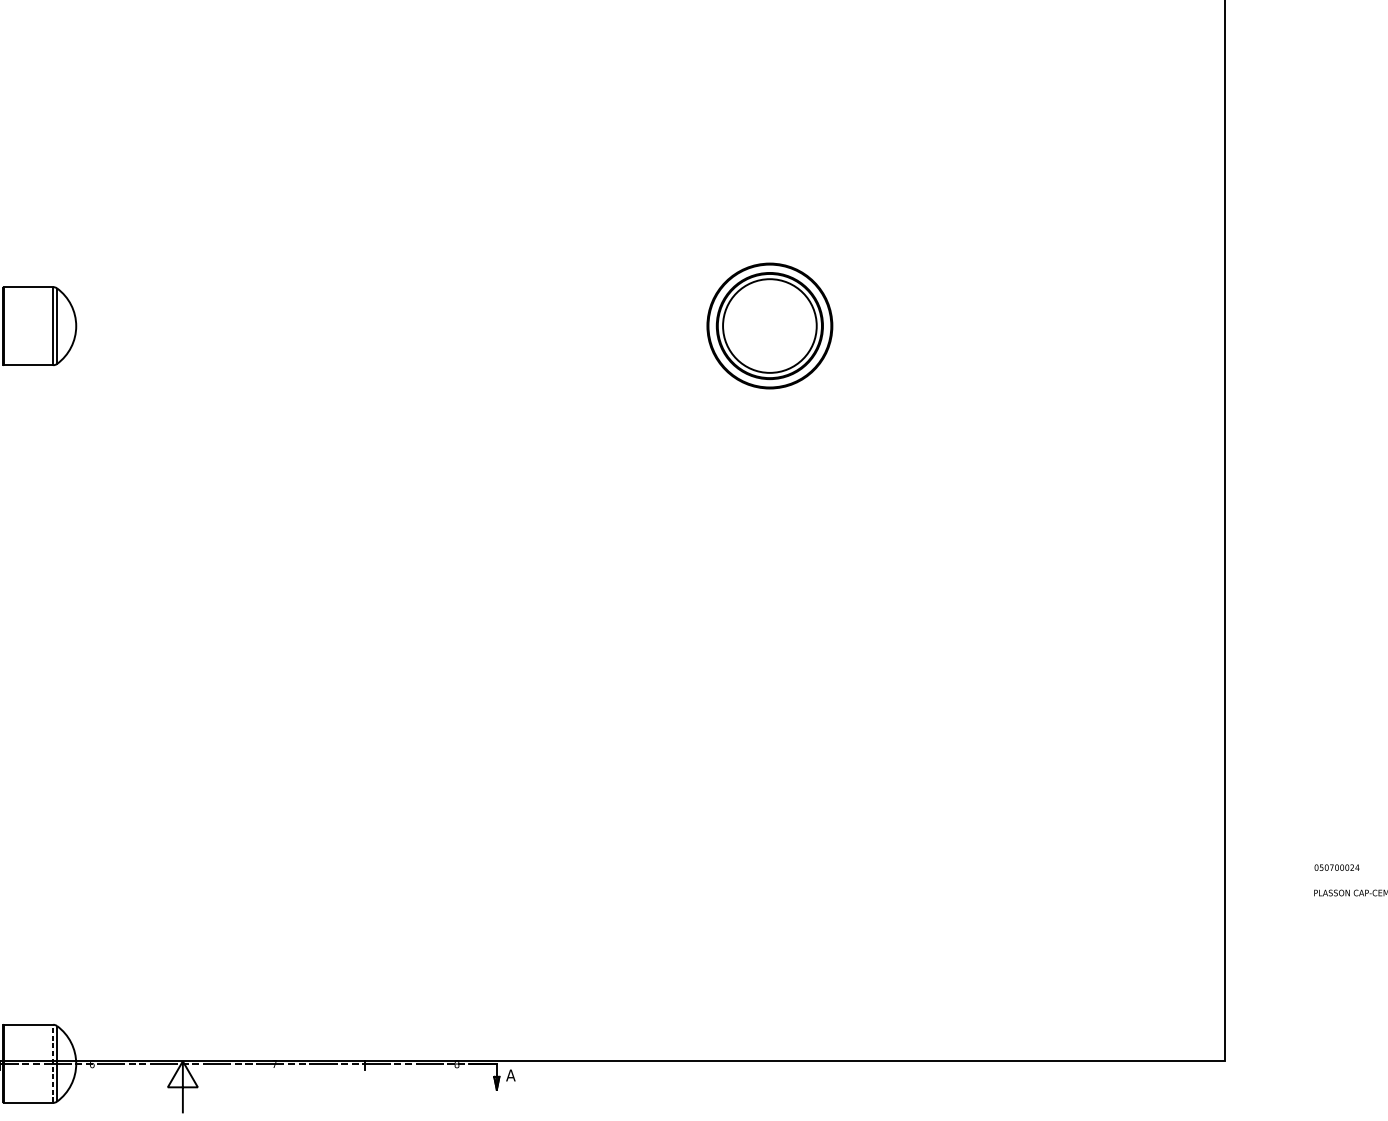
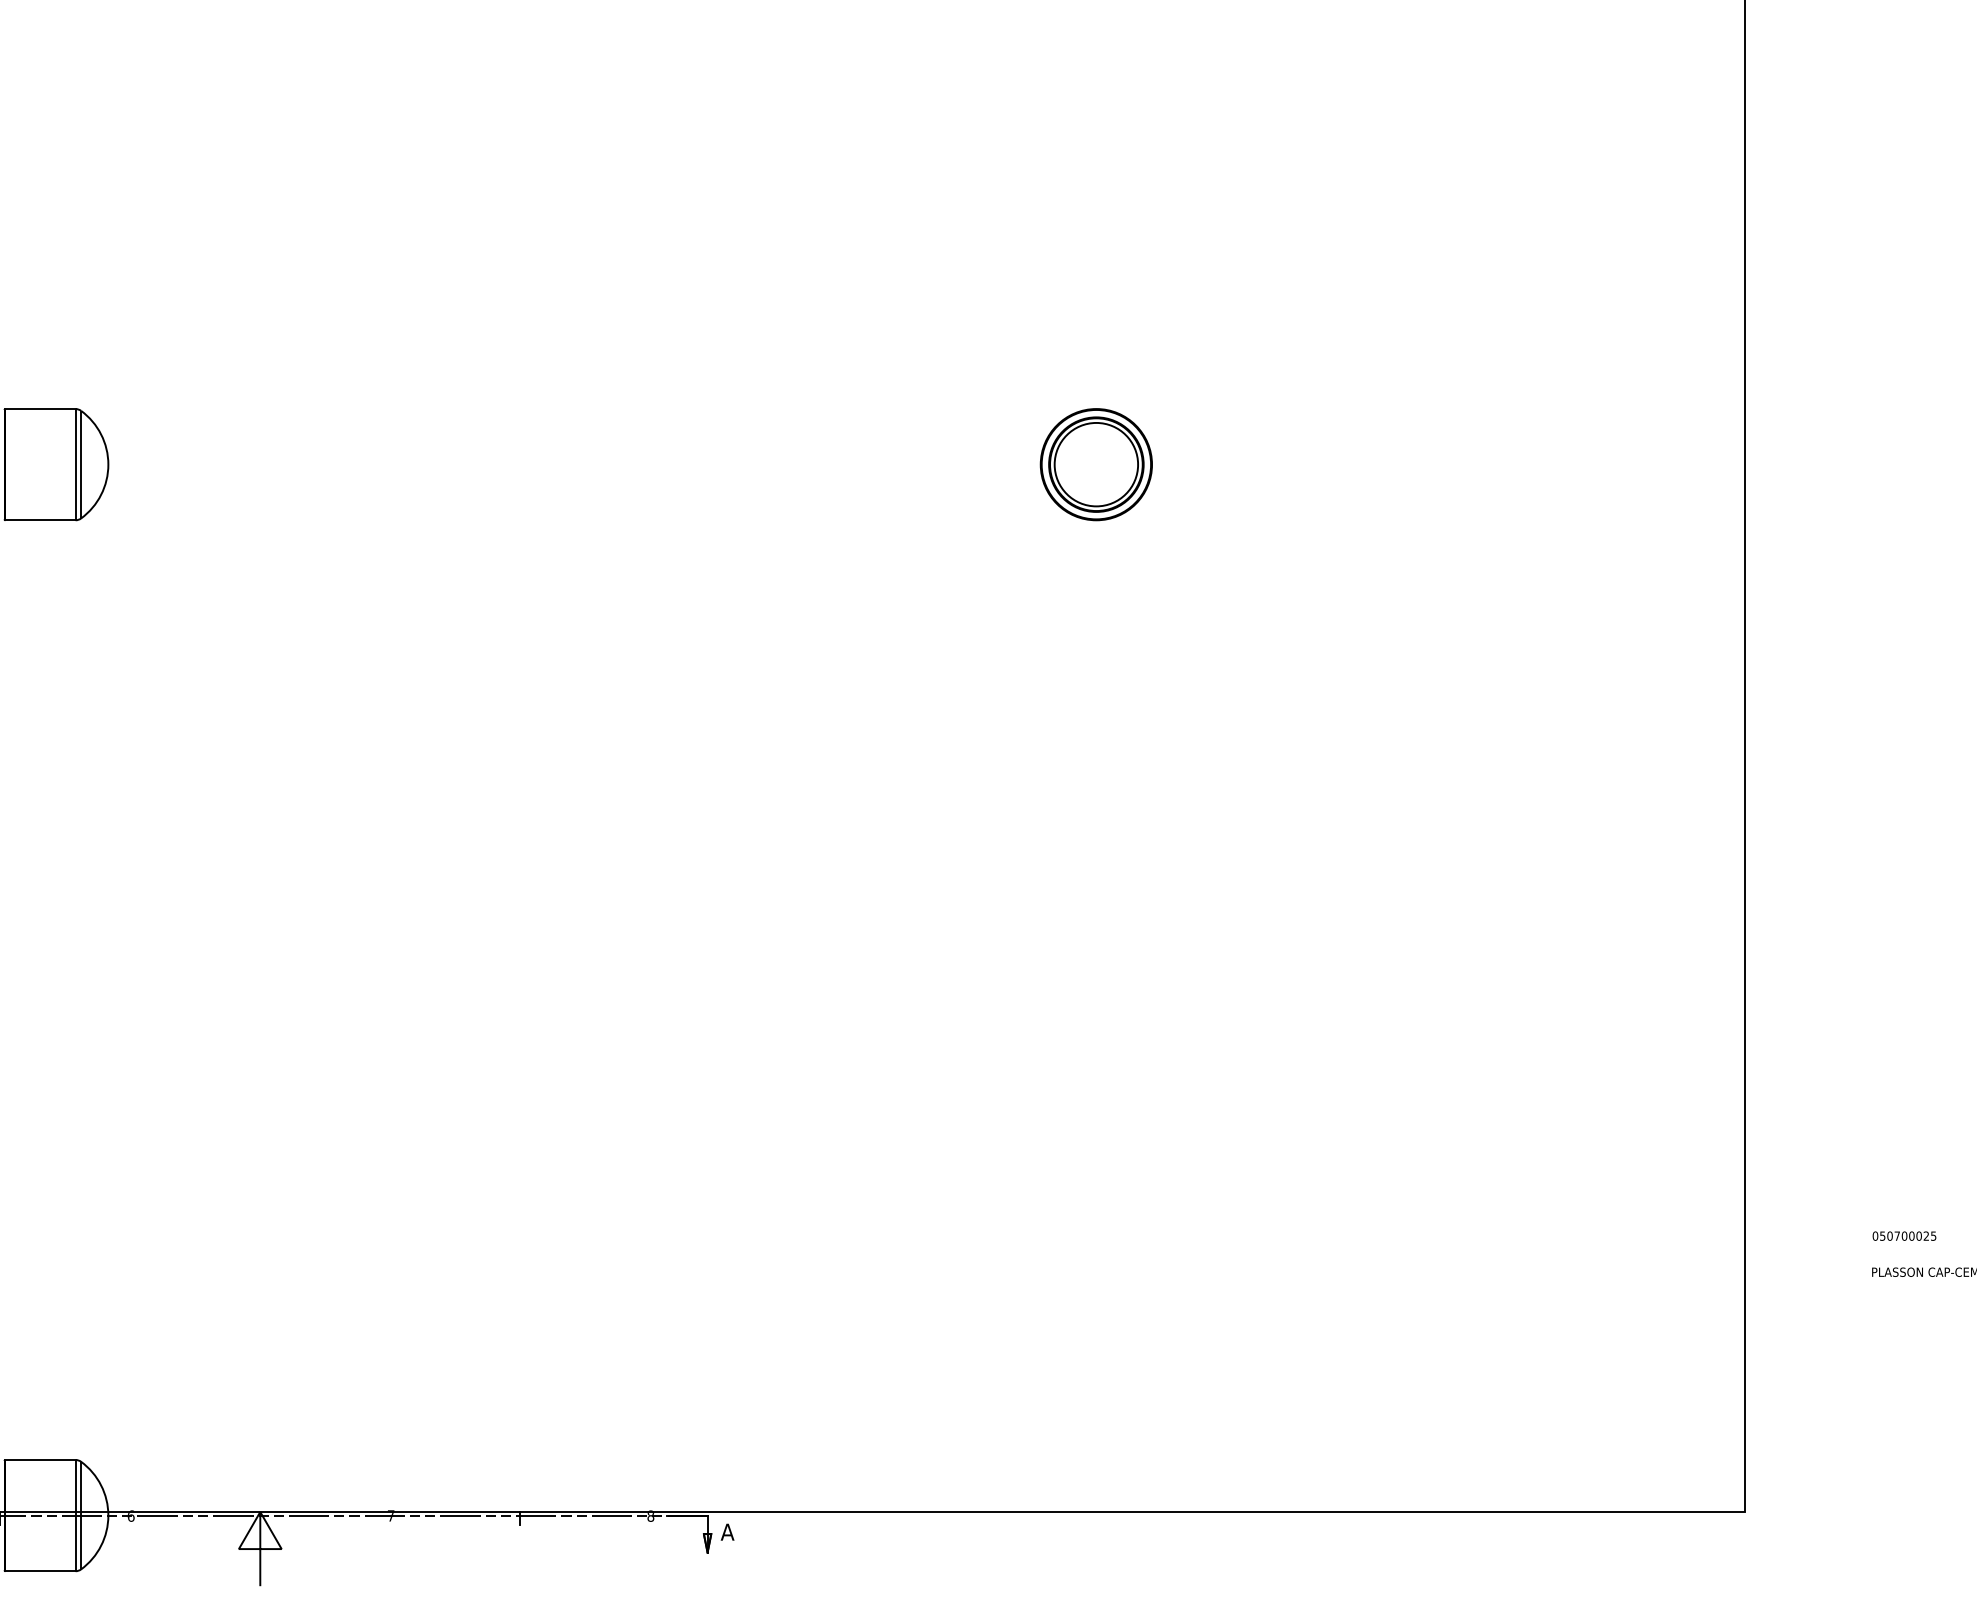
part: (769, 326) -> (1095, 464), size x0.62
text: (1357, 867) -> (1933, 1235), 050700024 -> 050700025
line: (53, 1063) -> (75, 1515), dashed -> solid

